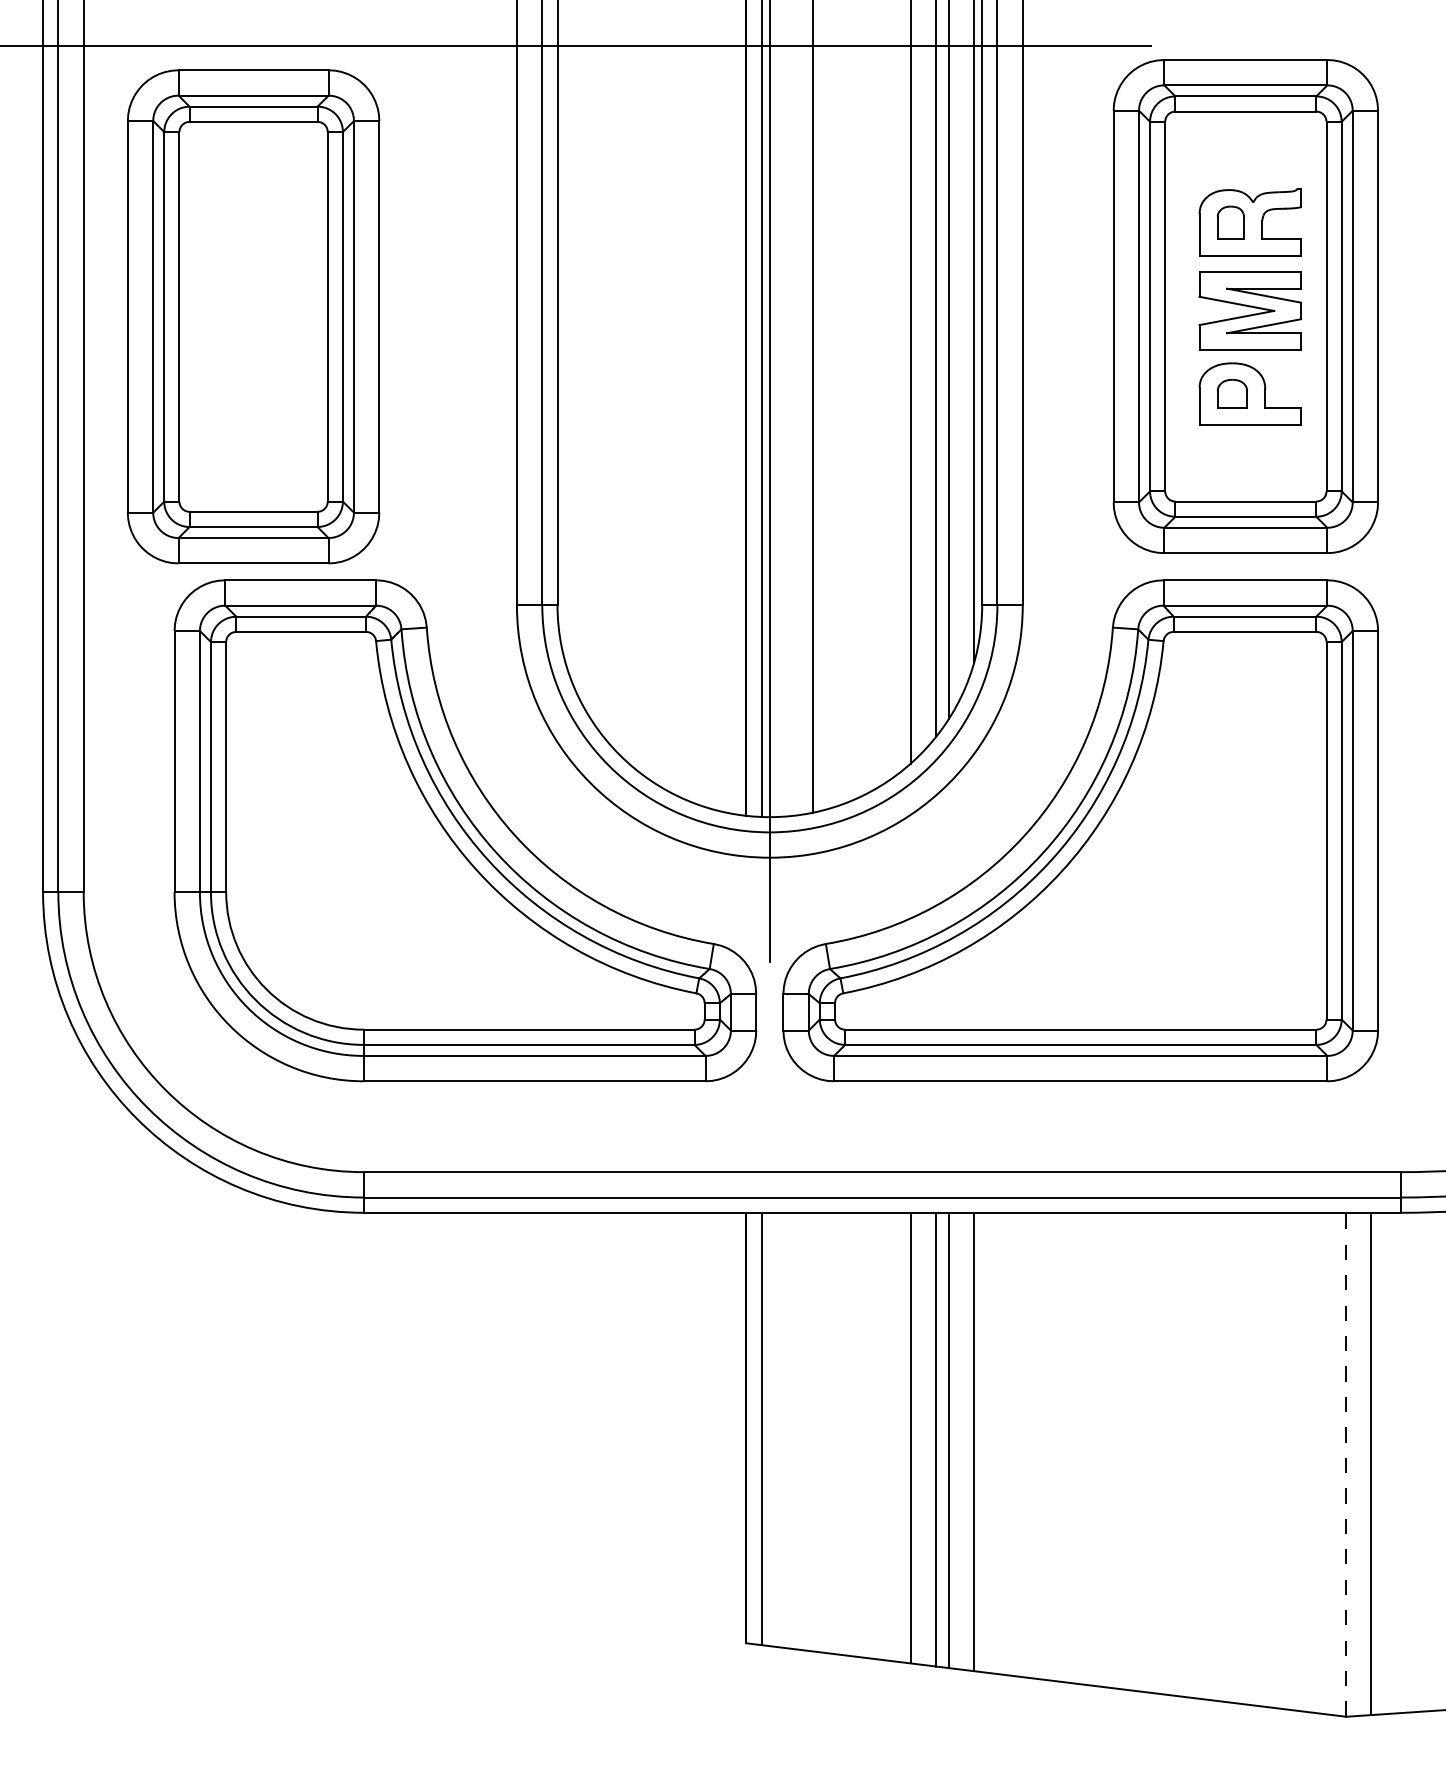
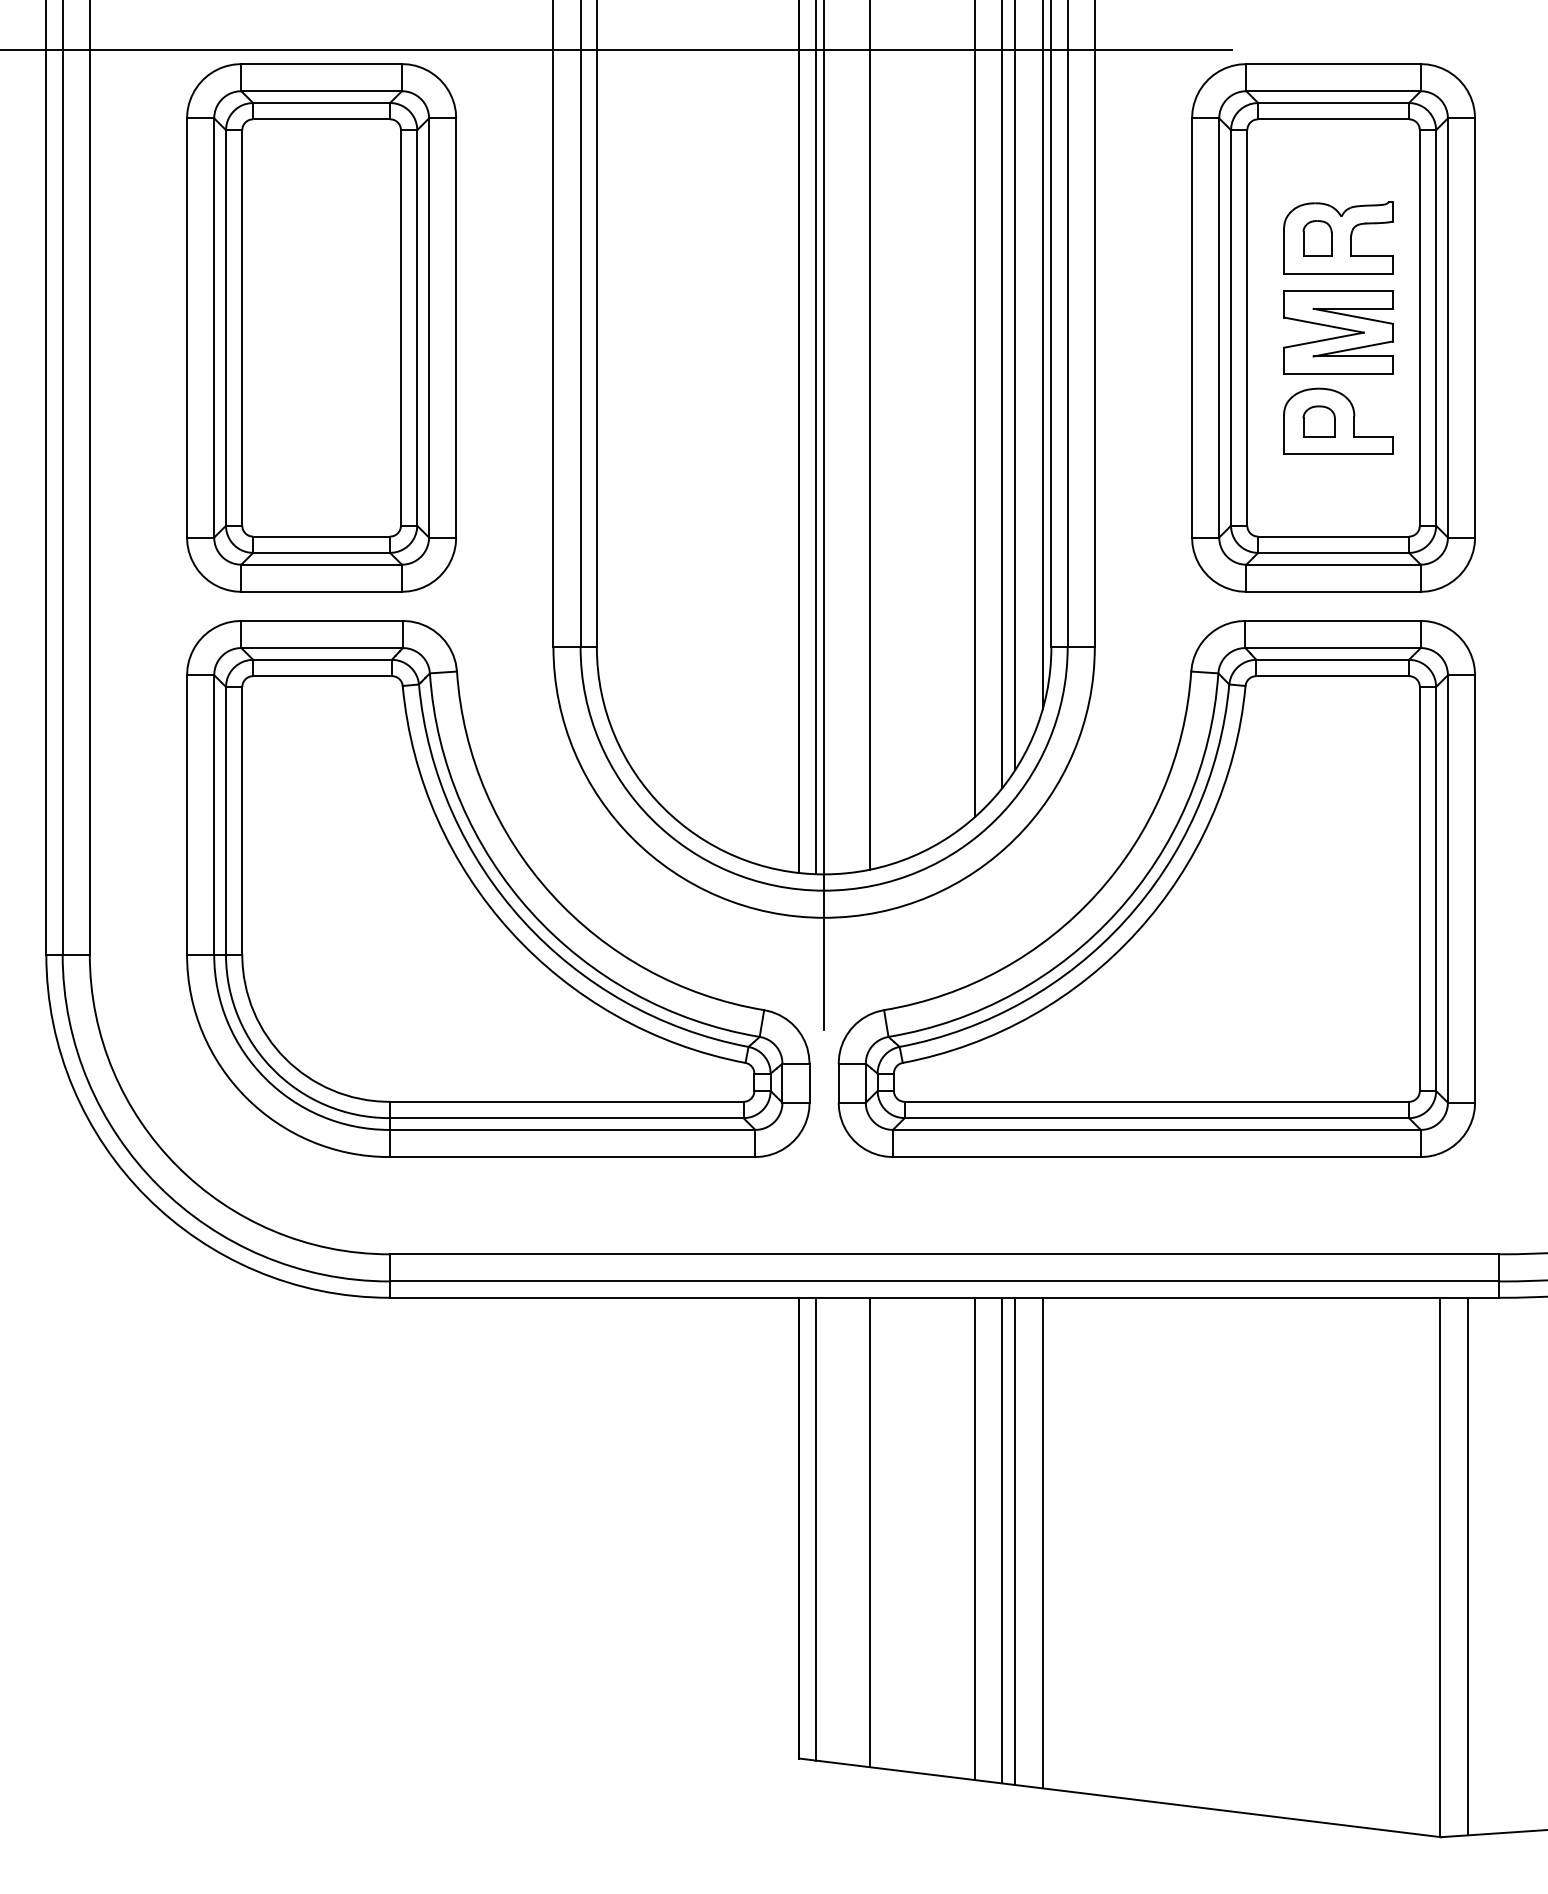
part: (253, 316) -> (321, 327), moved
line: (813, 1432) -> (870, 1532), added
line: (1345, 1464) -> (1440, 1567), dashed -> solid

